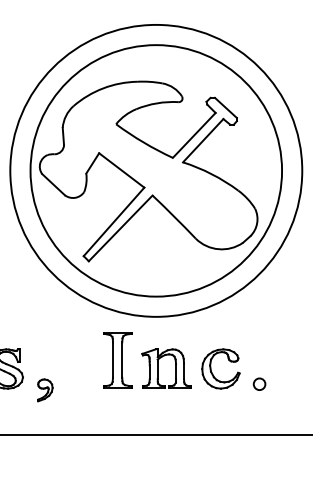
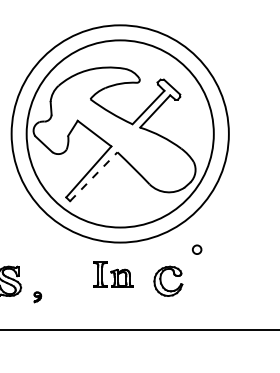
line: (121, 228) -> (94, 176), solid -> dashed
part: (147, 359) -> (113, 274), size x0.6
circle: (260, 383) -> (197, 249), moved
part: (45, 390) -> (37, 297), size x0.6

